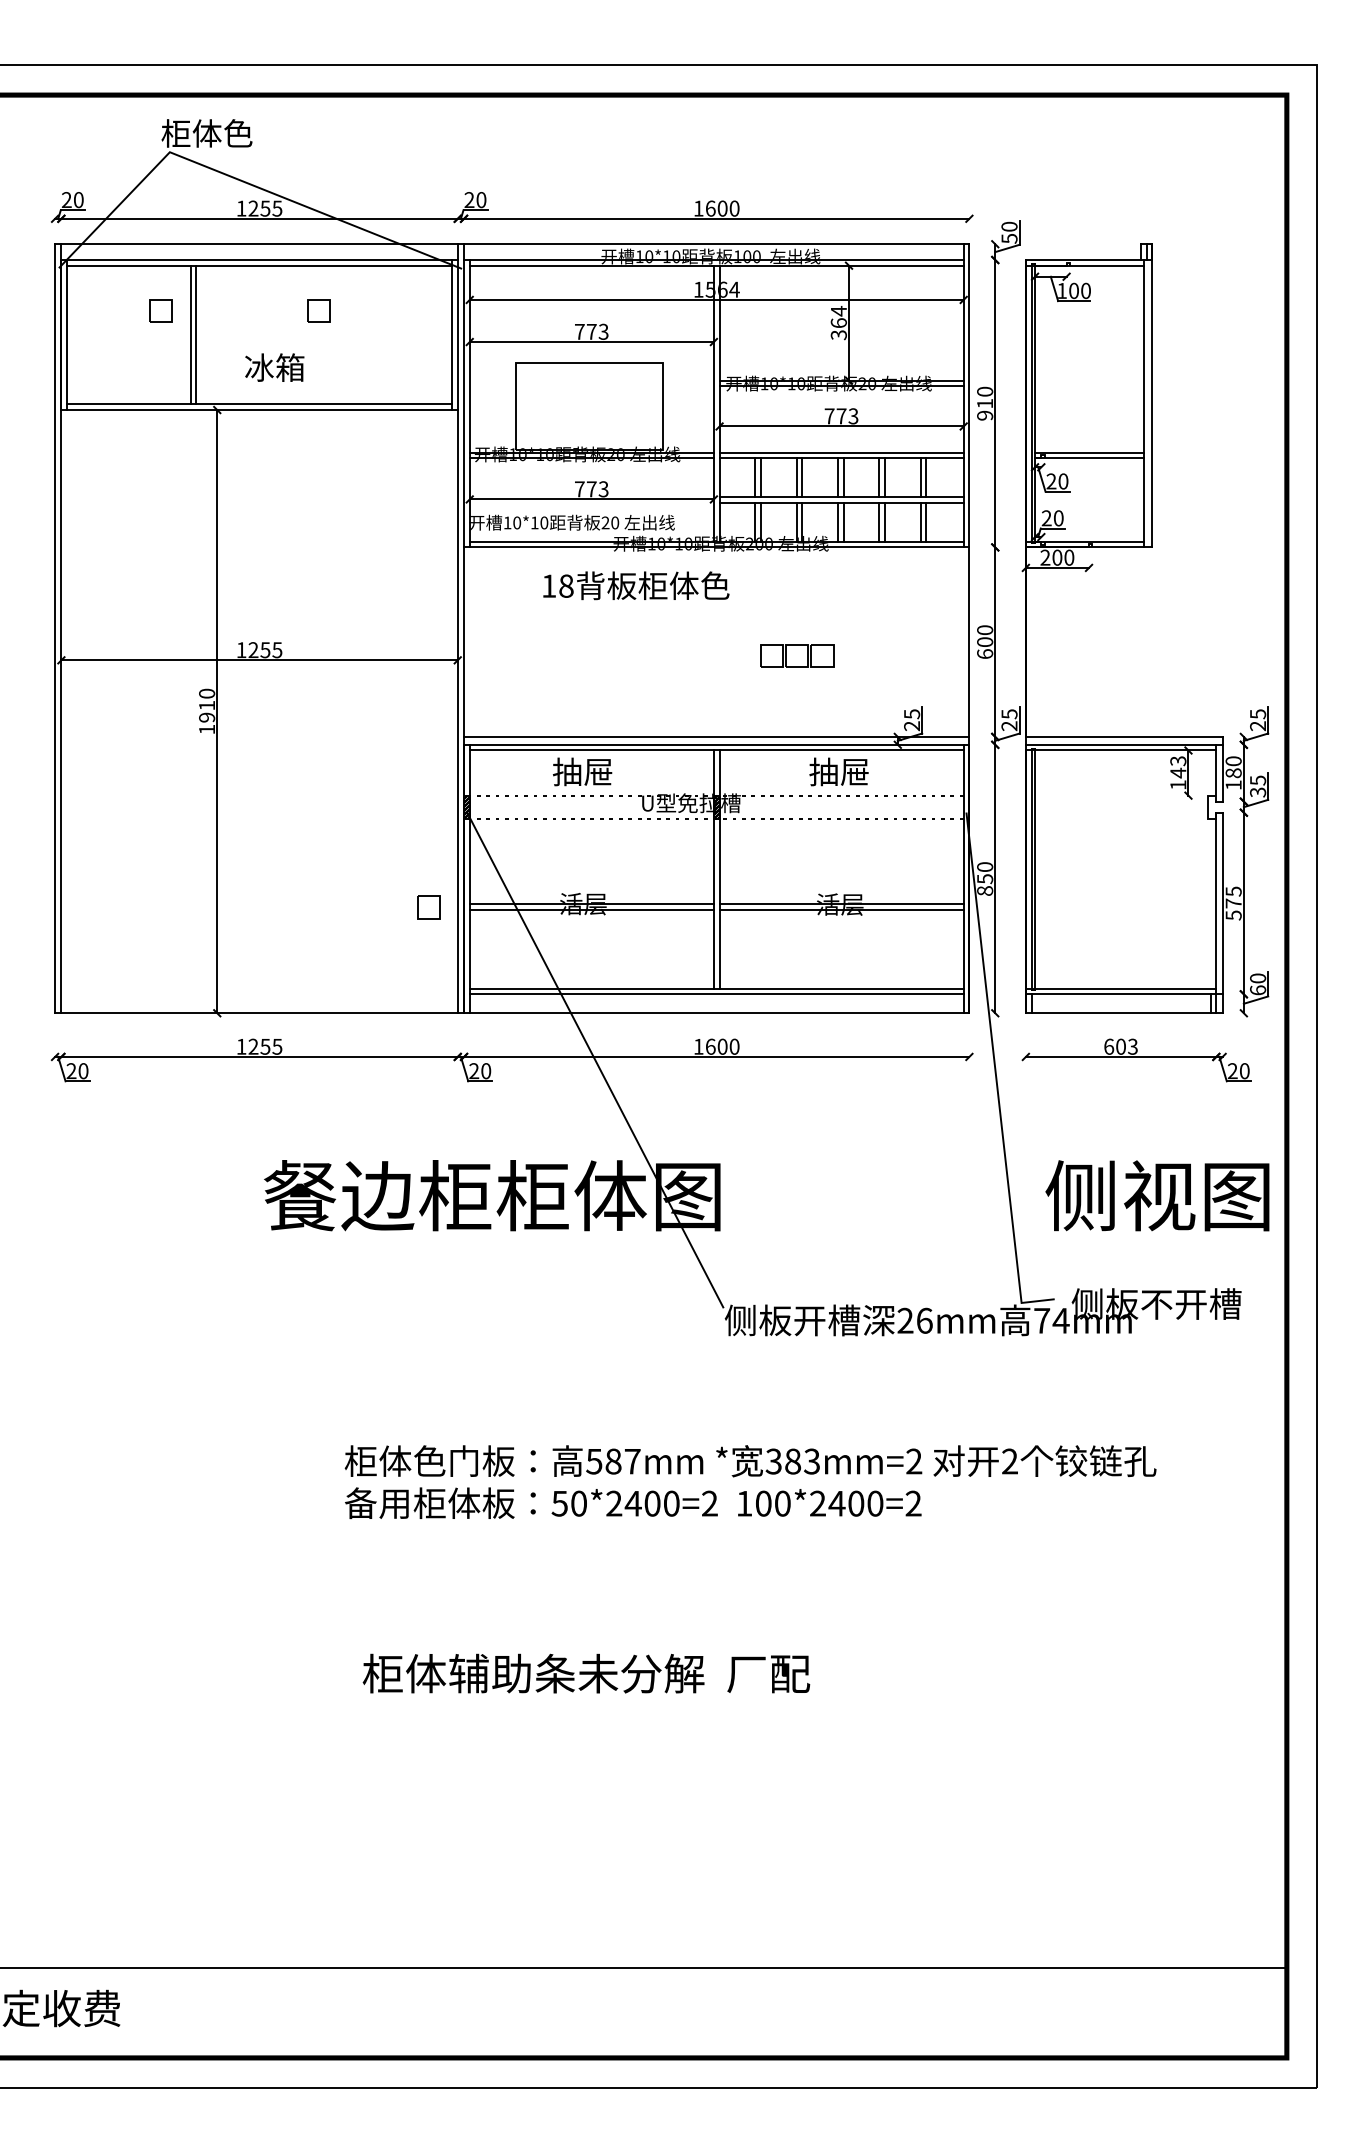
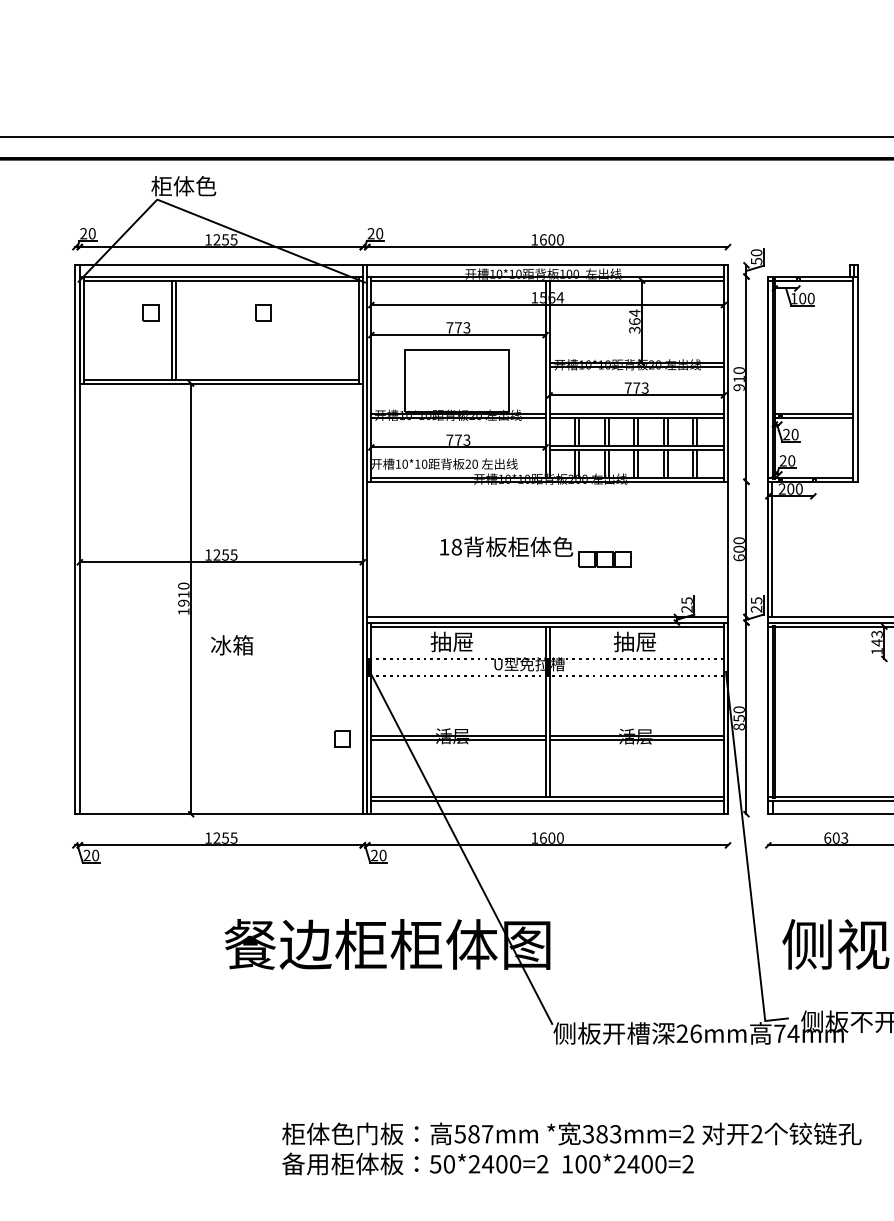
text: (274, 367) -> (231, 645), moved
text: (636, 585) -> (506, 546), moved
line: (1031, 641) -> (772, 548), added

